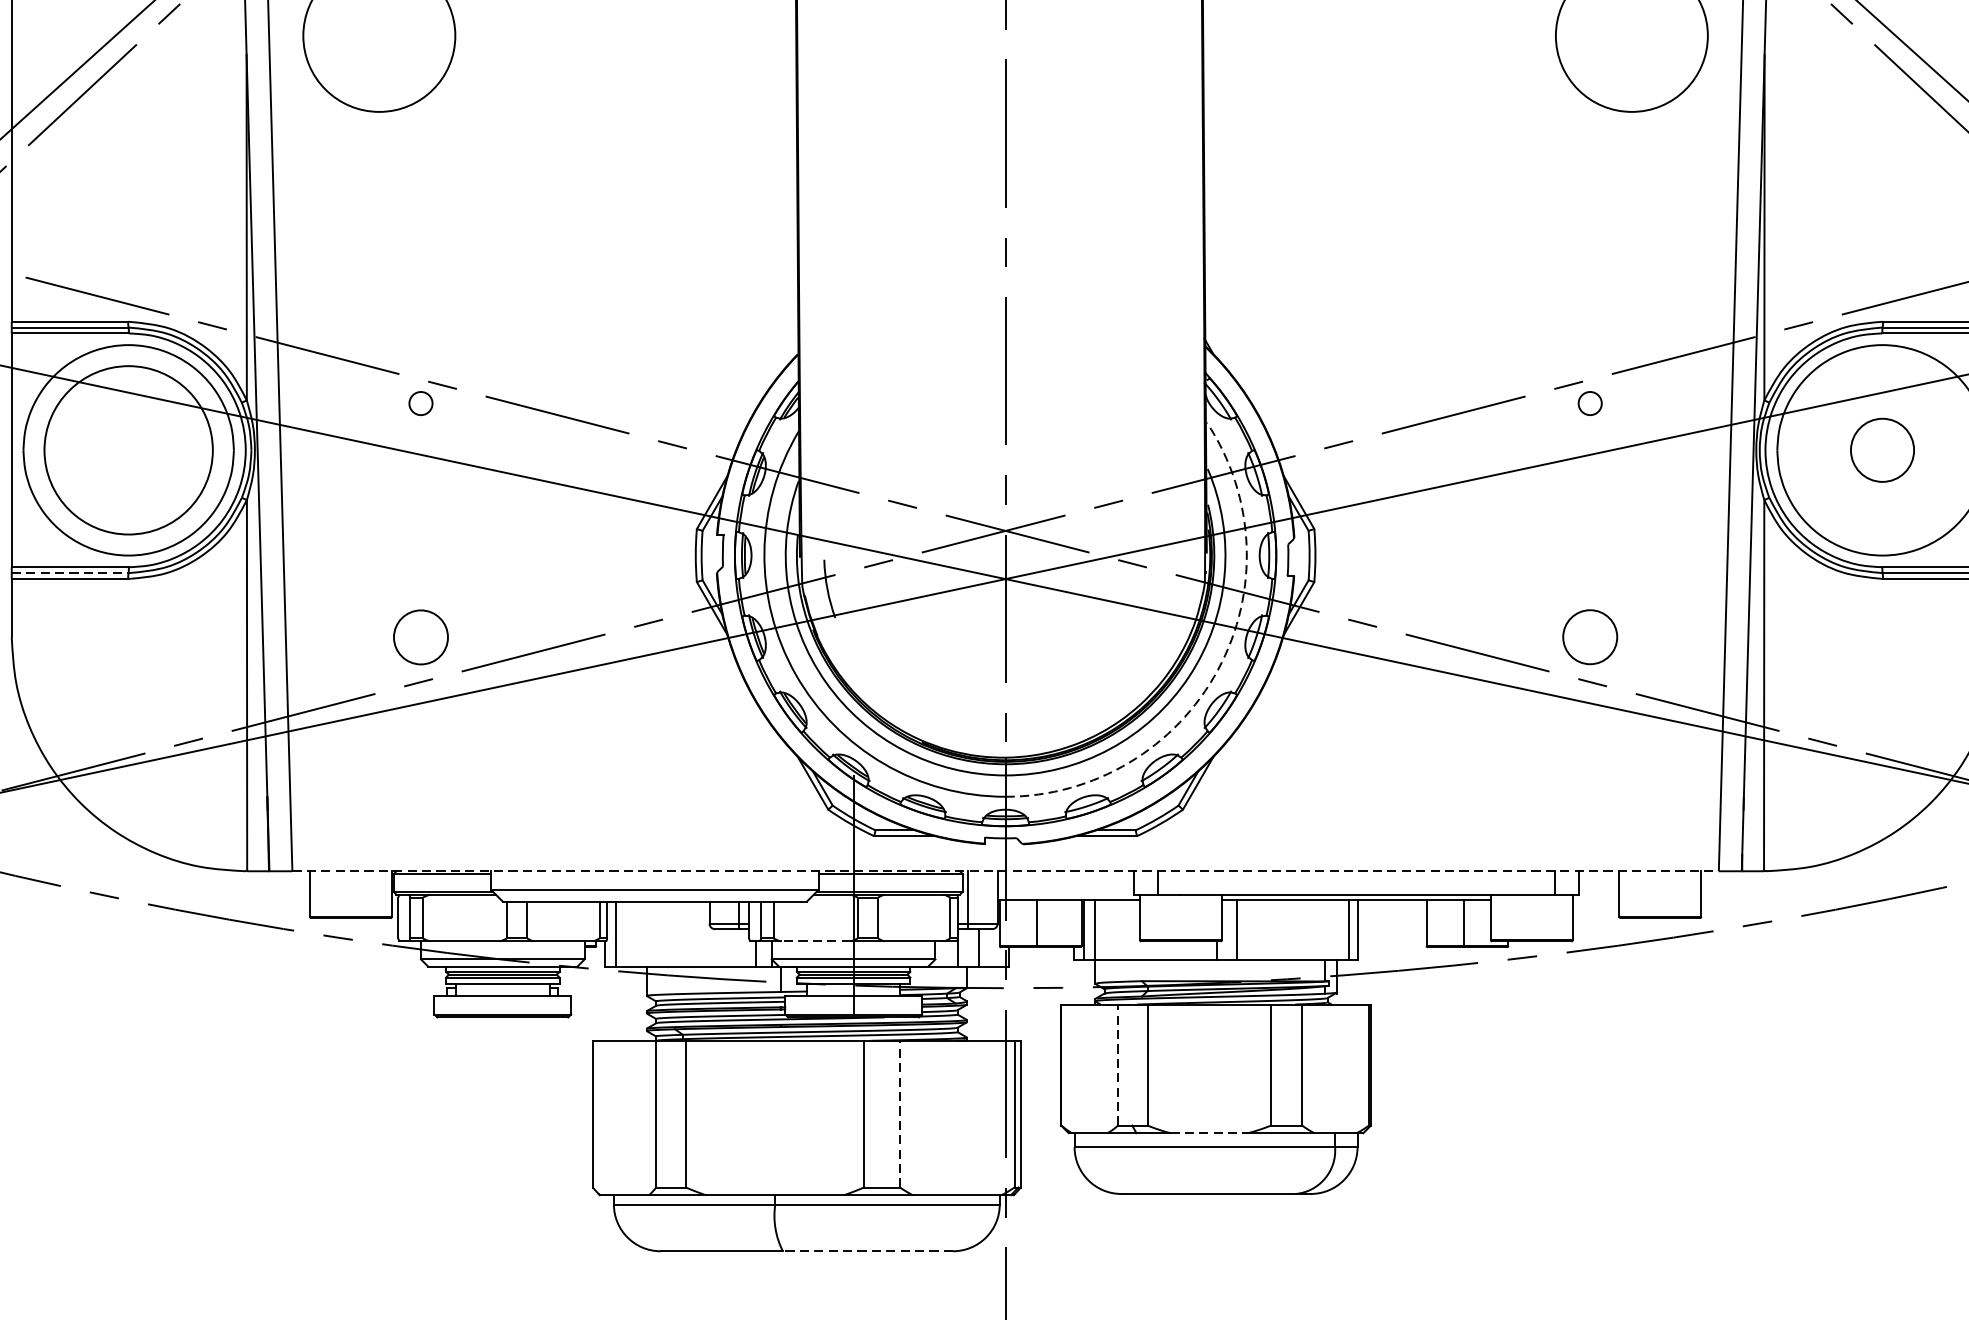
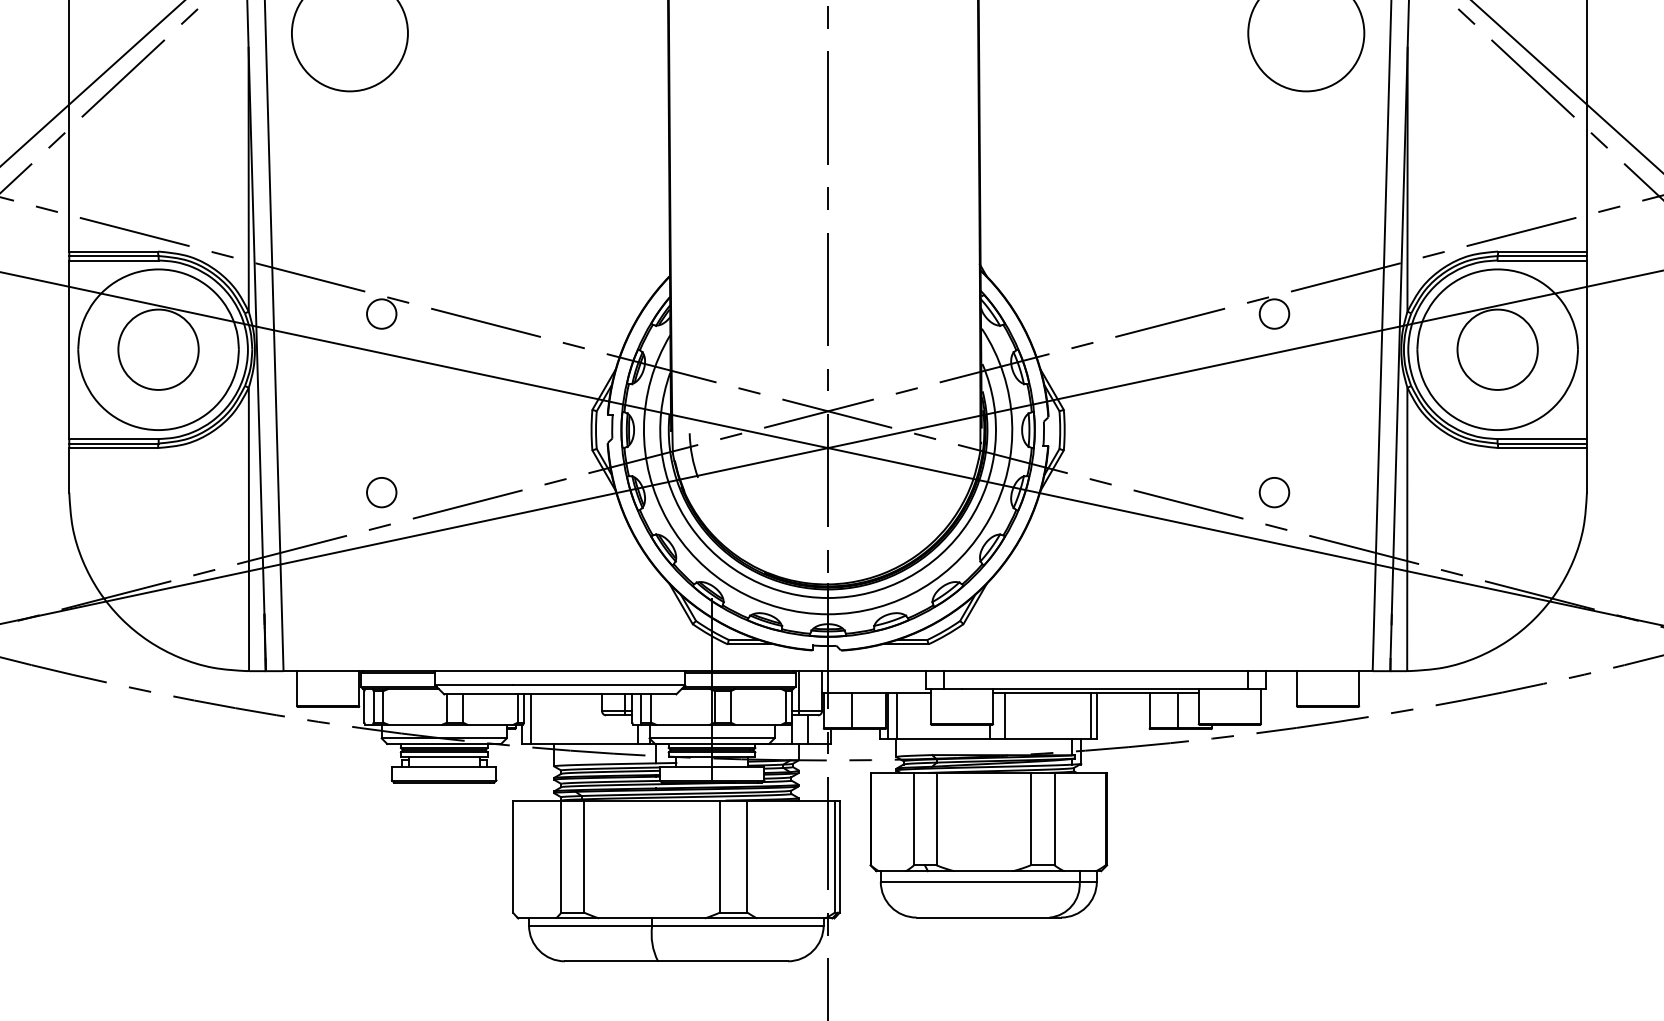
circle: (420, 402) -> (381, 313), size x1.67
circle: (1590, 402) -> (1274, 313), size x1.67
circle: (128, 449) -> (158, 349), size x0.62
circle: (1882, 449) -> (1497, 349), size x1.67
line: (69, 573) -> (113, 443), dashed -> solid
circle: (420, 637) -> (381, 492), size x0.71
circle: (1590, 637) -> (1274, 492), size x0.71
arc: (1218, 670) -> (990, 517), dashed -> solid
line: (1006, 871) -> (828, 671), dashed -> solid
line: (816, 941) -> (683, 724), dashed -> solid
line: (1118, 1064) -> (914, 818), dashed -> solid
line: (900, 1113) -> (747, 856), dashed -> solid
line: (1209, 1133) -> (983, 871), dashed -> solid
line: (868, 1251) -> (723, 961), dashed -> solid

